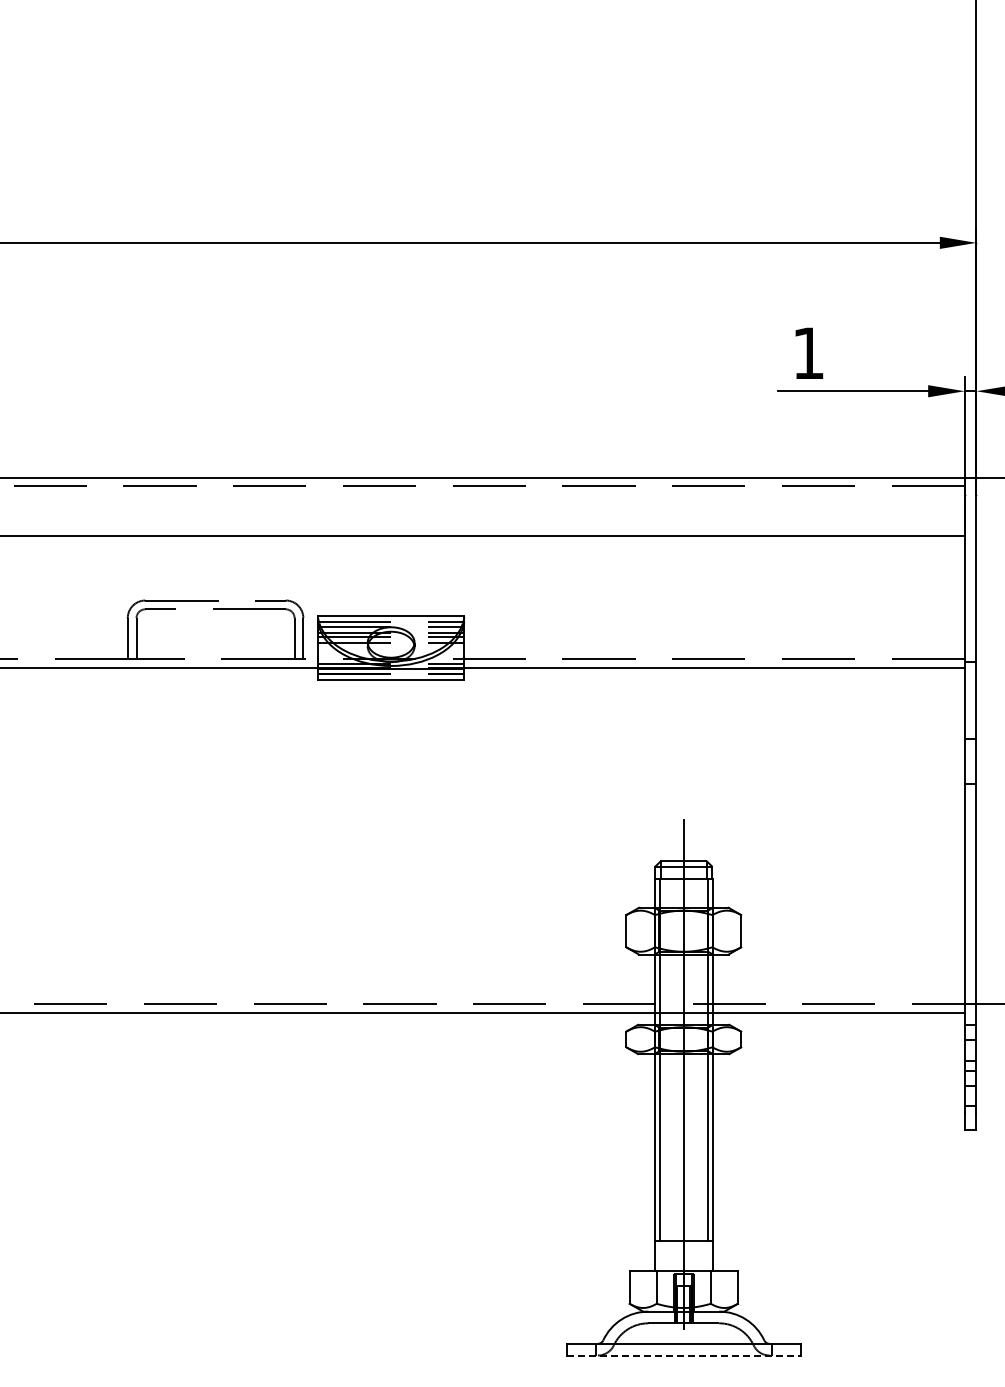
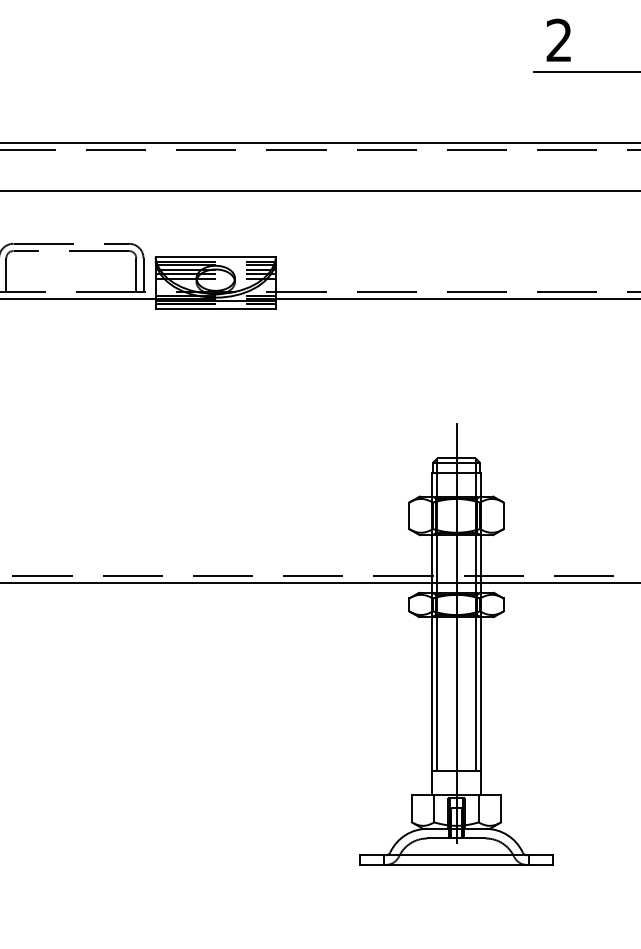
text: (808, 352) -> (559, 39), 1 -> 2
line: (684, 1355) -> (457, 864), dashed -> solid

